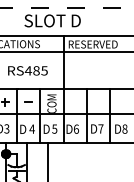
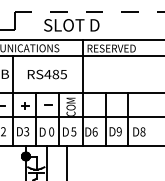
text: (32, 128) -> (51, 131), 4 -> 0
text: (100, 128) -> (118, 131), D7 -> D9

